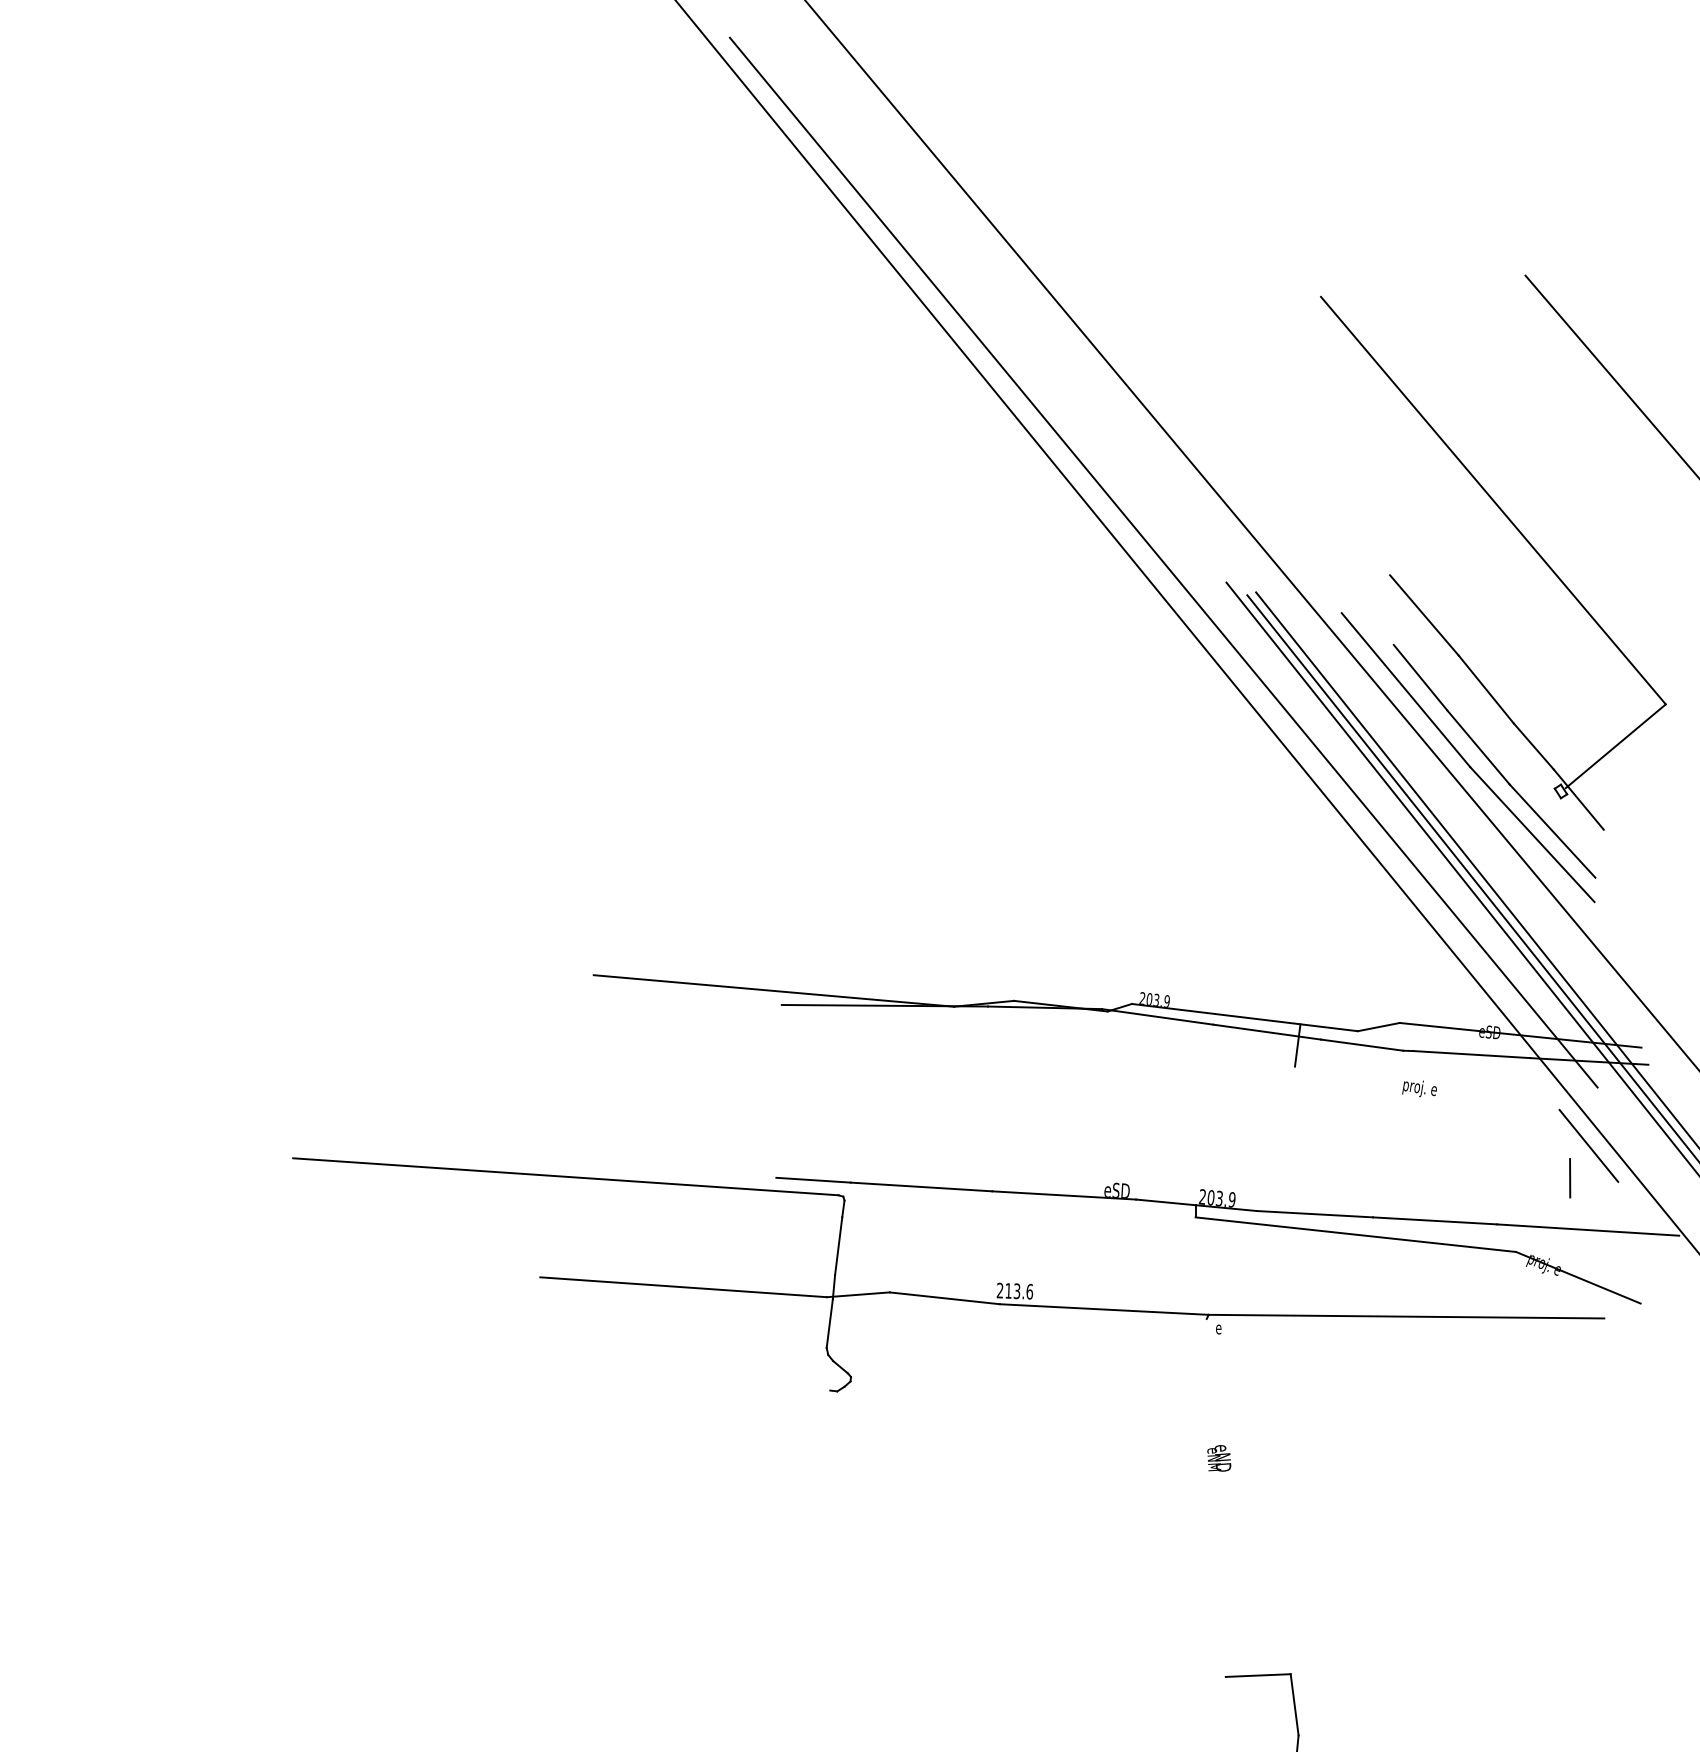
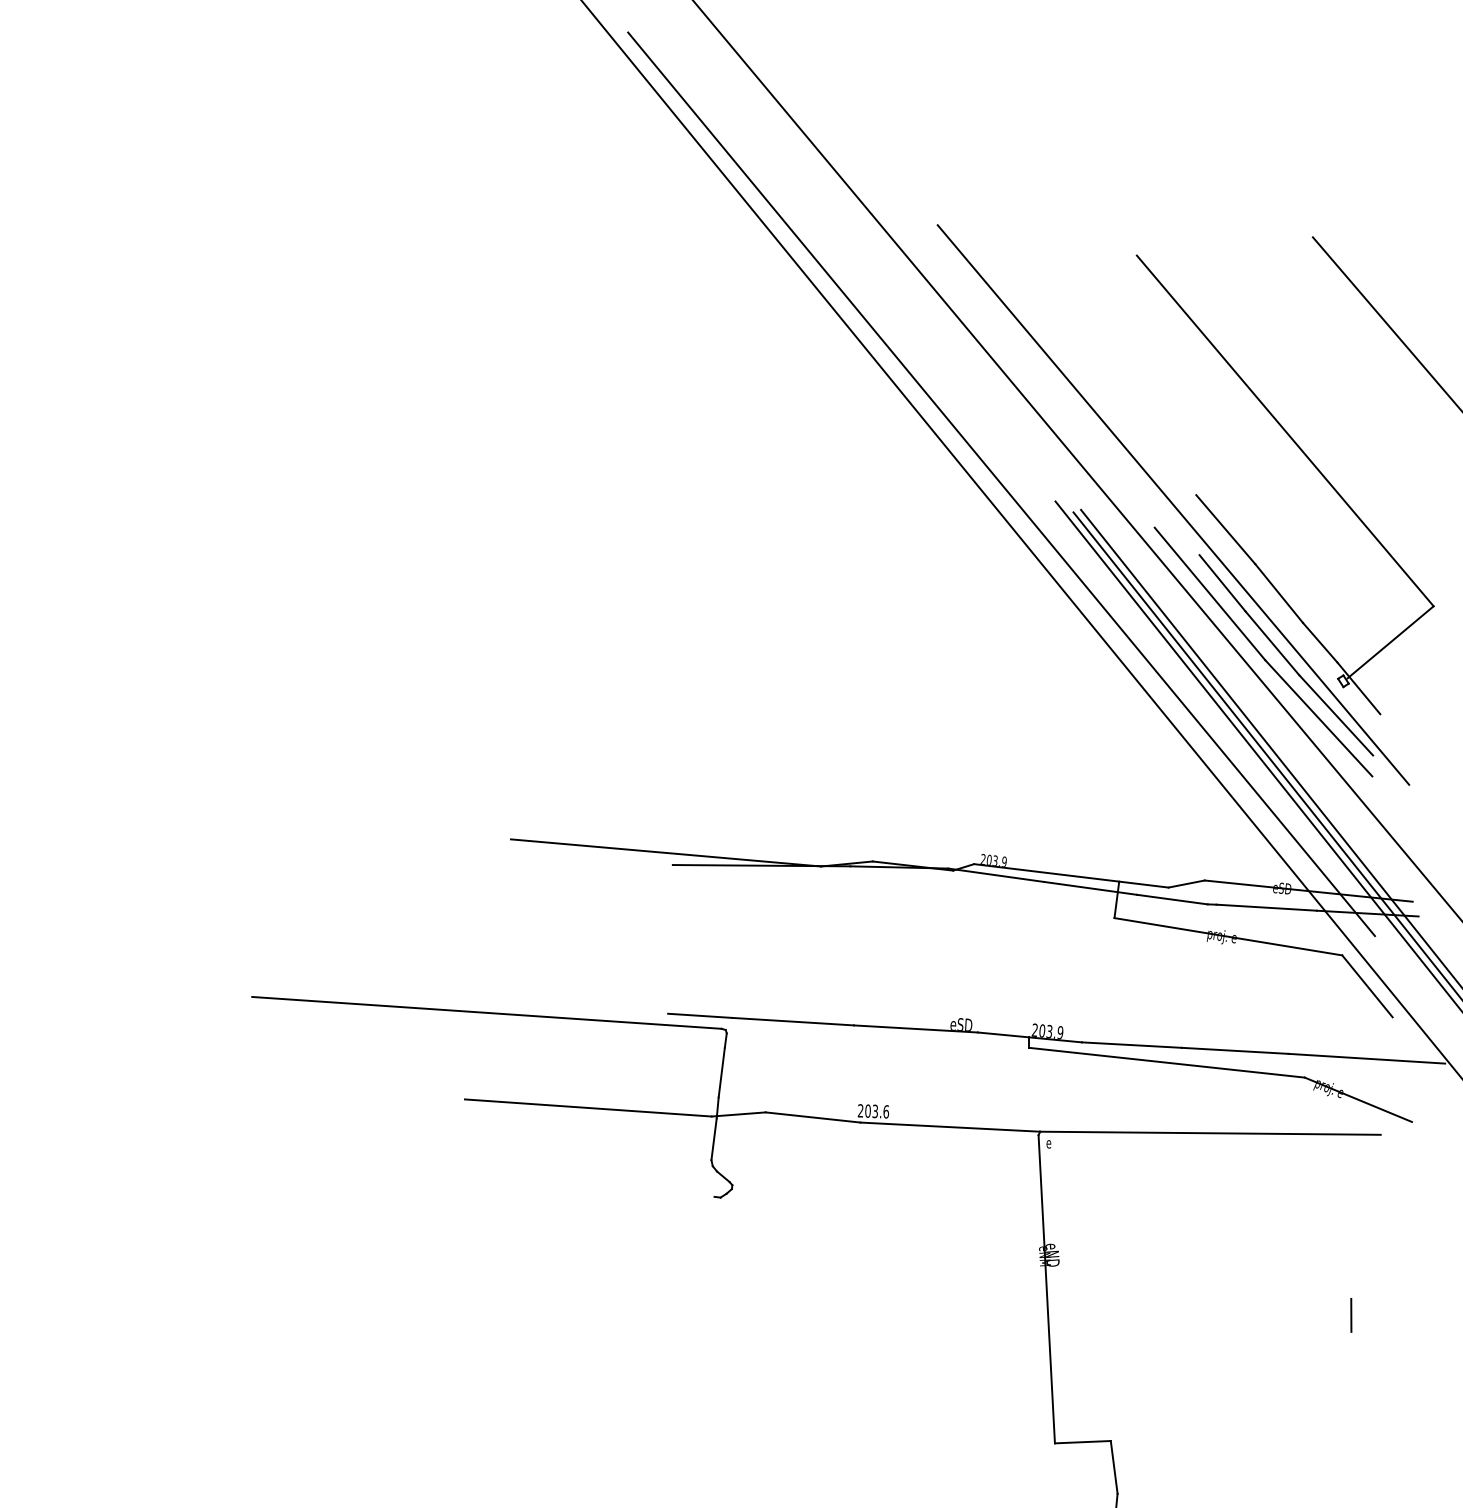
line: (1363, 586) -> (1173, 504), added
line: (1426, 1087) -> (1227, 936), added
line: (1570, 1178) -> (1351, 1315), moved
text: (1008, 1290) -> (867, 1110), 213.6 -> 203.6
line: (1215, 1497) -> (1046, 1288), added

